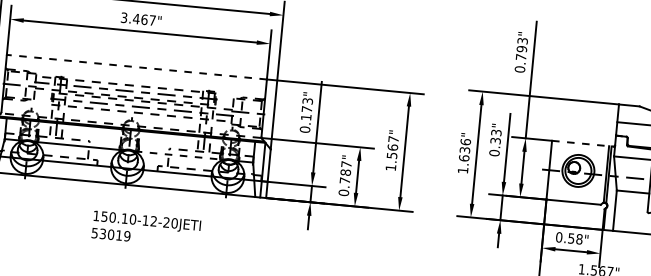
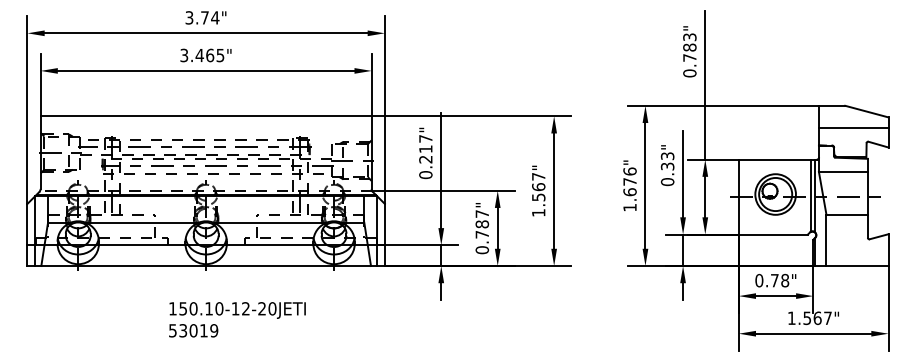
text: (152, 20) -> (220, 55), 3.467" -> 3.465"
text: (521, 49) -> (689, 47), 0.793" -> 0.783"
line: (137, 67) -> (206, 116), dashed -> solid
text: (306, 109) -> (425, 149), 0.173" -> 0.217"
line: (583, 143) -> (778, 159), dashed -> solid
text: (464, 149) -> (629, 181), 1.636" -> 1.676"
line: (179, 155) -> (270, 222), dashed -> solid
text: (571, 238) -> (774, 280), 0.58" -> 0.78"

